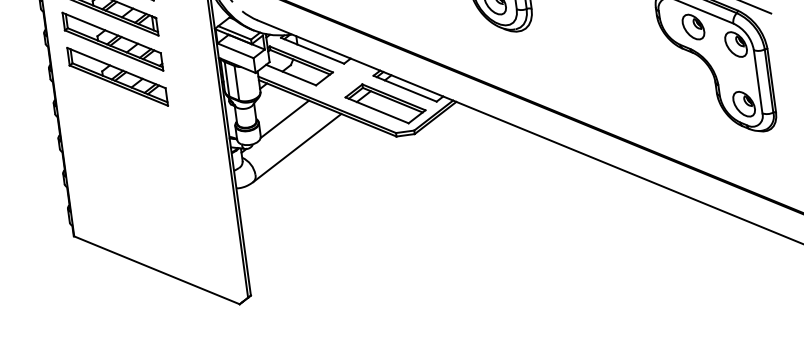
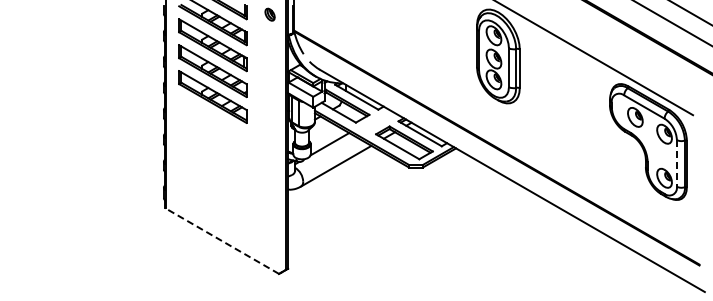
line: (757, 81) -> (676, 163), solid -> dashed
line: (155, 269) -> (221, 240), solid -> dashed

